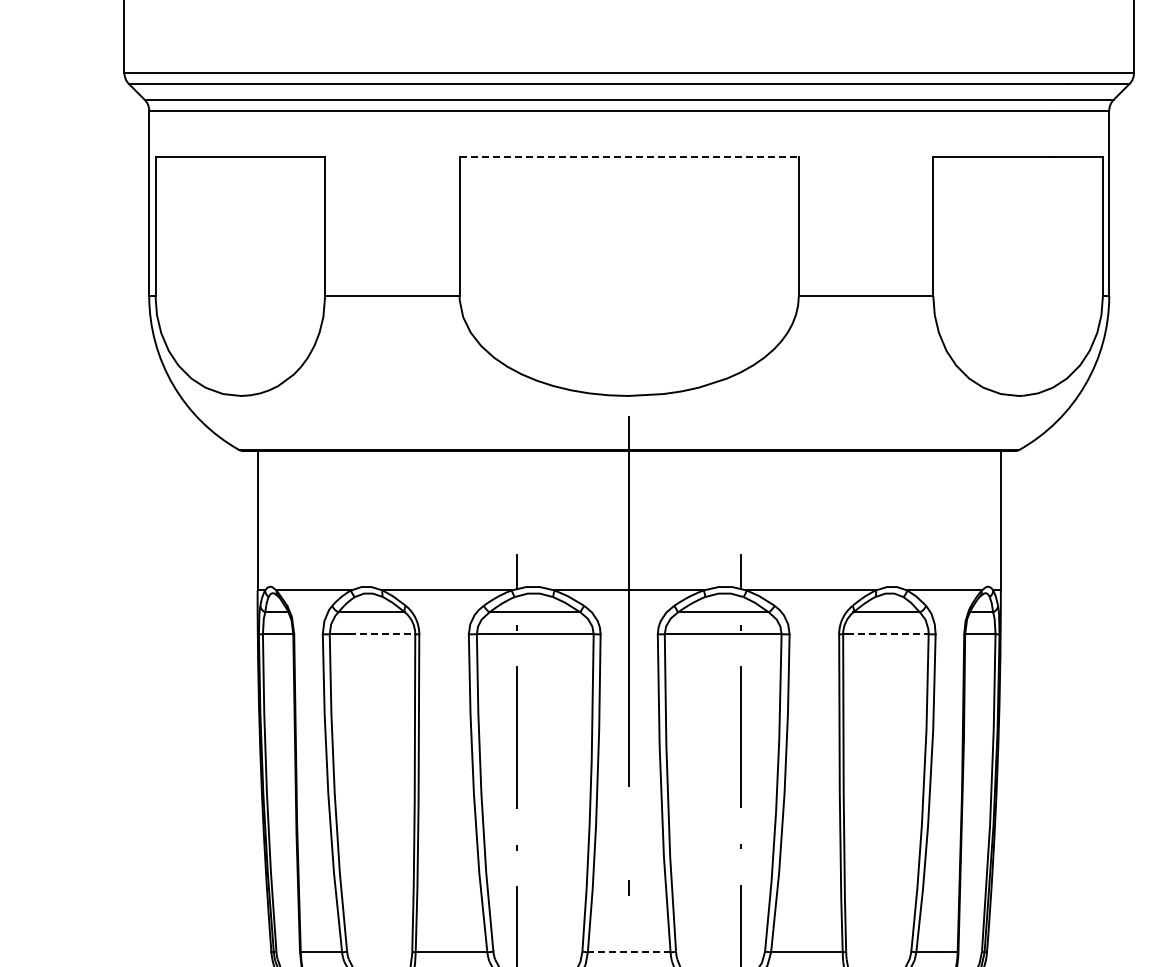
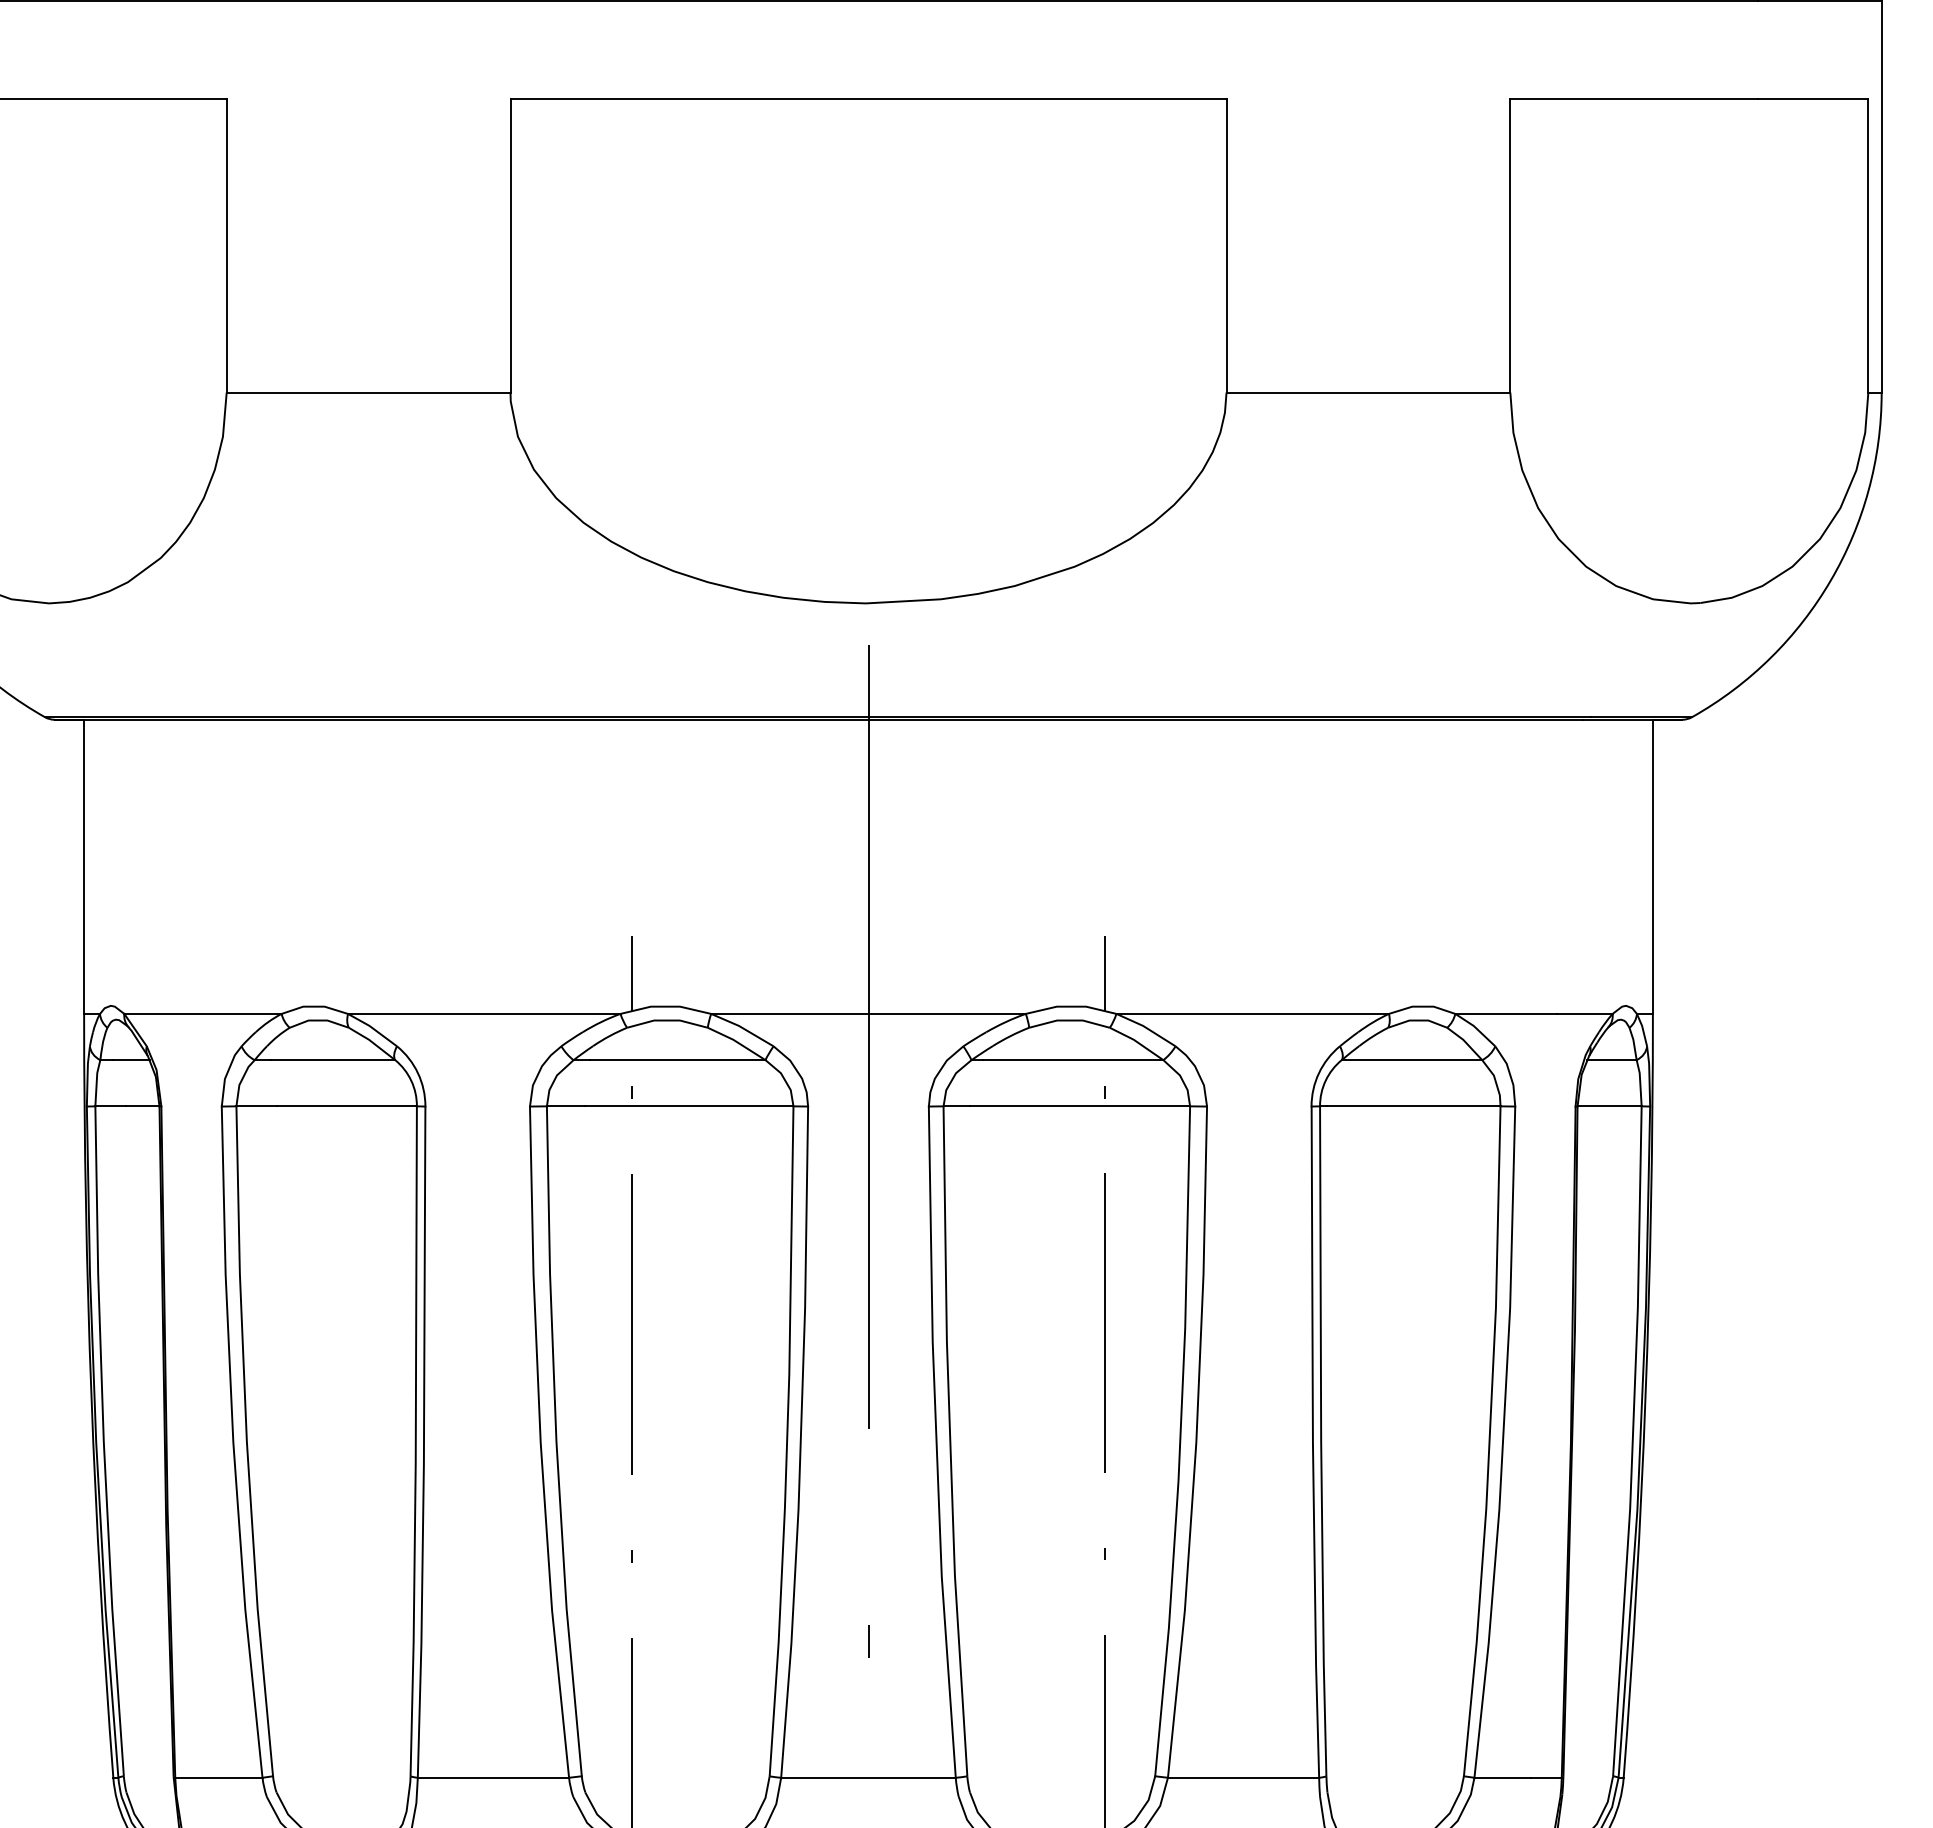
line: (629, 156) -> (869, 97), dashed -> solid
line: (382, 634) -> (347, 1106), dashed -> solid
line: (888, 634) -> (1415, 1106), dashed -> solid
line: (628, 952) -> (866, 1778), dashed -> solid

